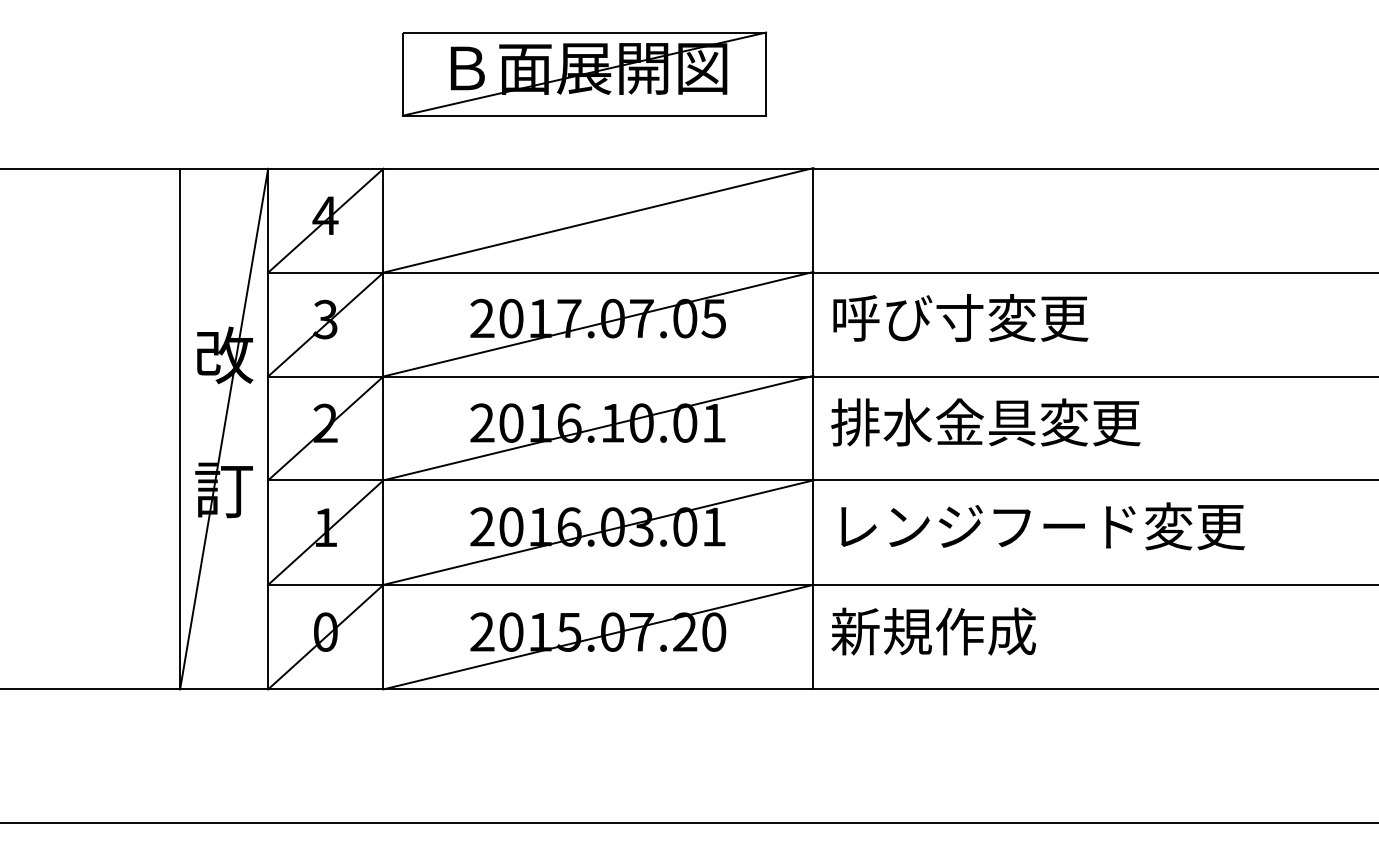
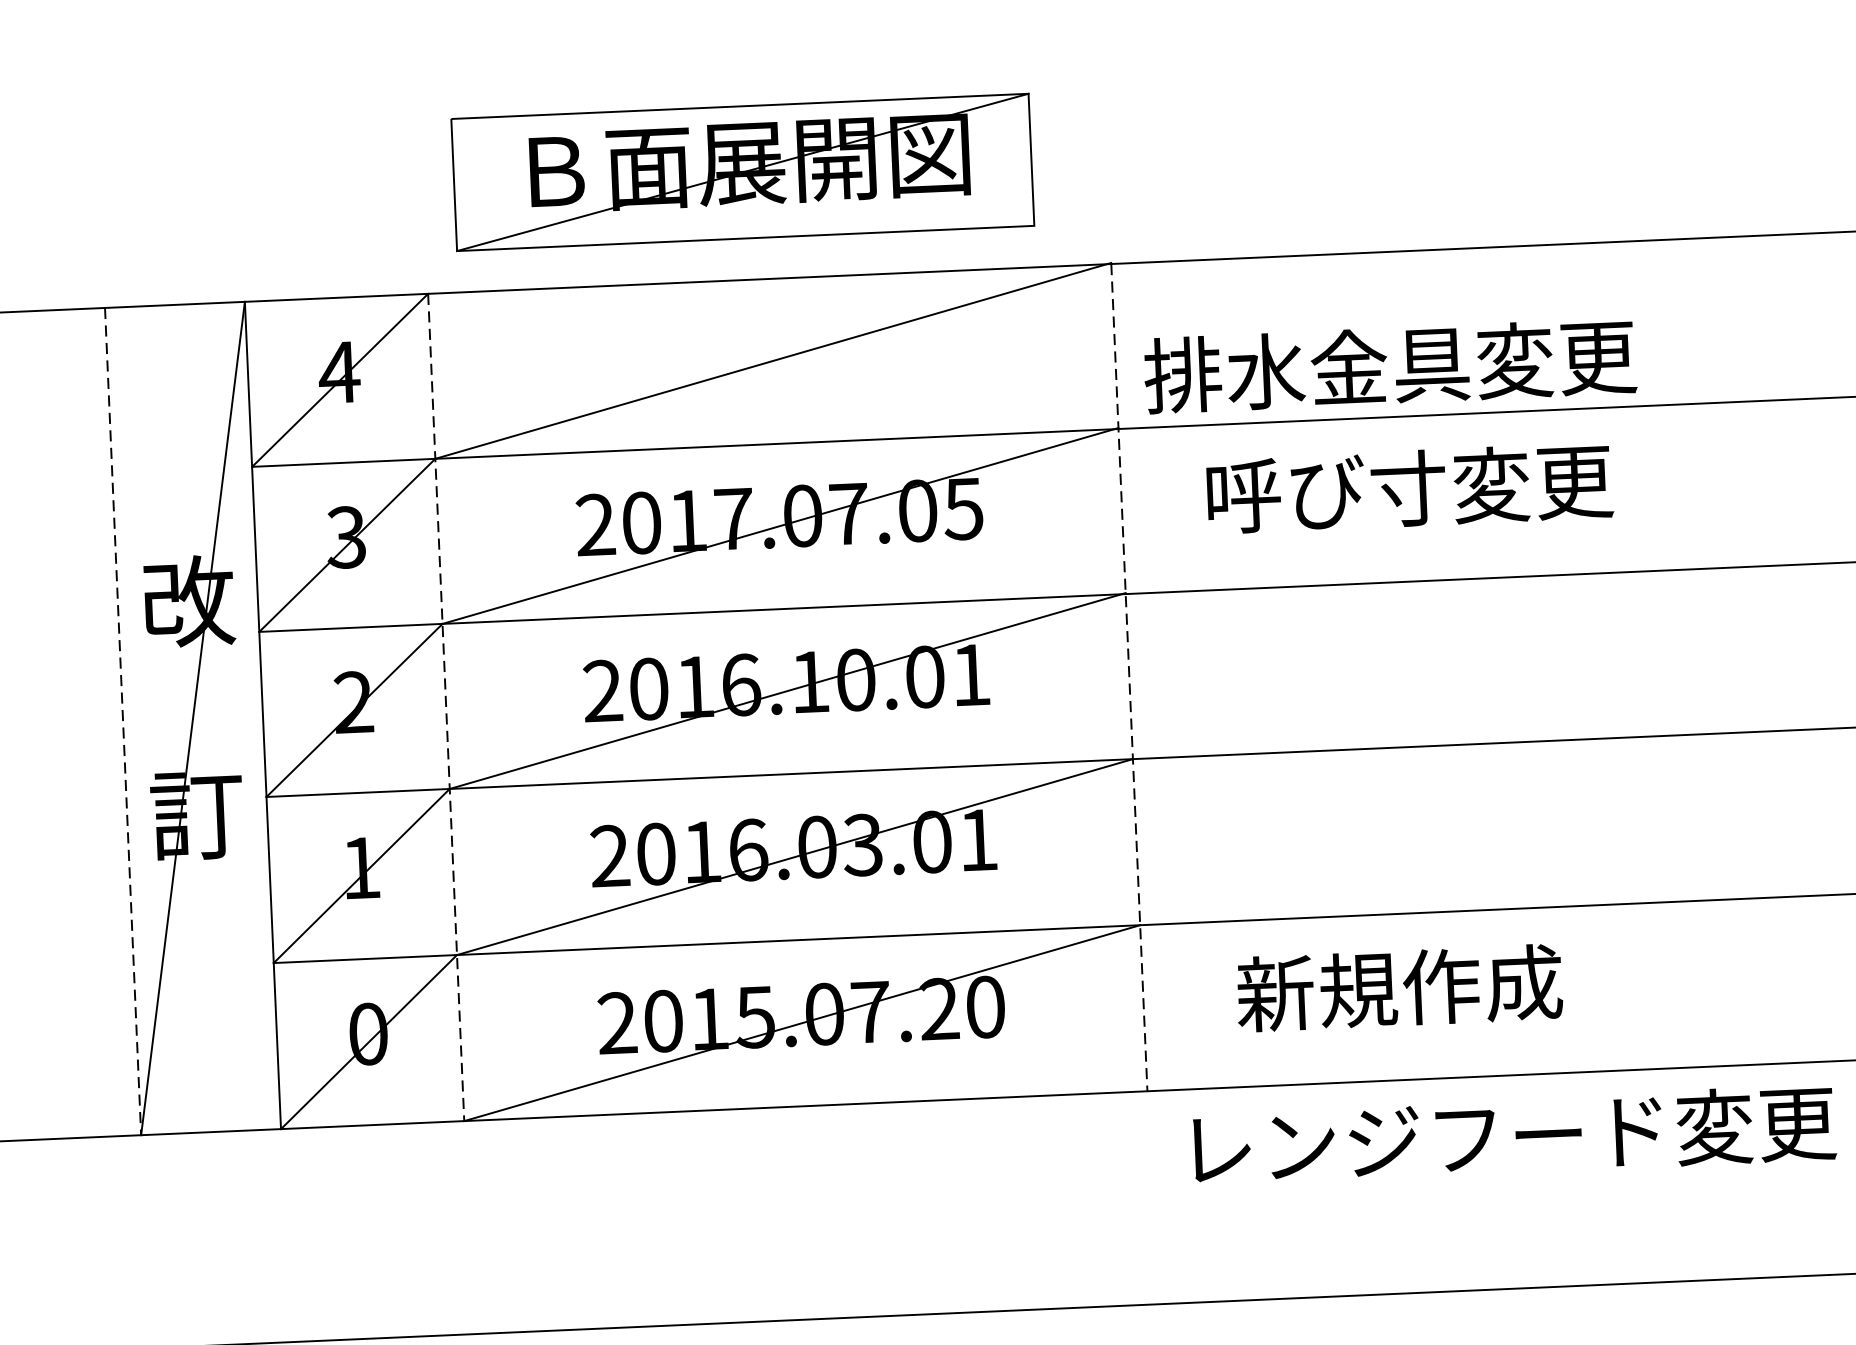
part: (583, 73) -> (741, 171), moved
text: (960, 317) -> (1409, 487), moved
text: (985, 422) -> (1389, 366), moved
line: (180, 429) -> (123, 722), solid -> dashed
line: (383, 429) -> (446, 708), solid -> dashed
line: (813, 429) -> (1129, 678), solid -> dashed
text: (1042, 526) -> (1514, 1135), moved
text: (933, 631) -> (1399, 988), moved

